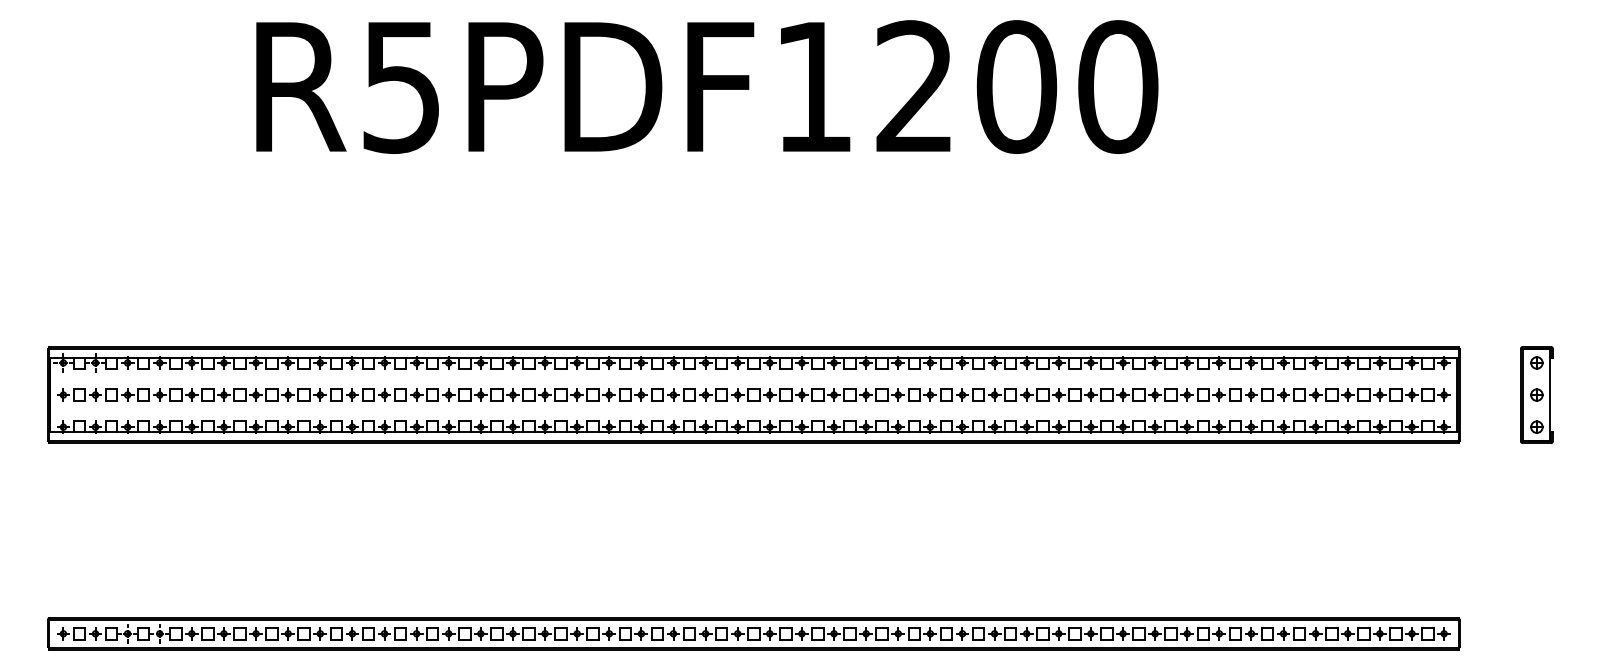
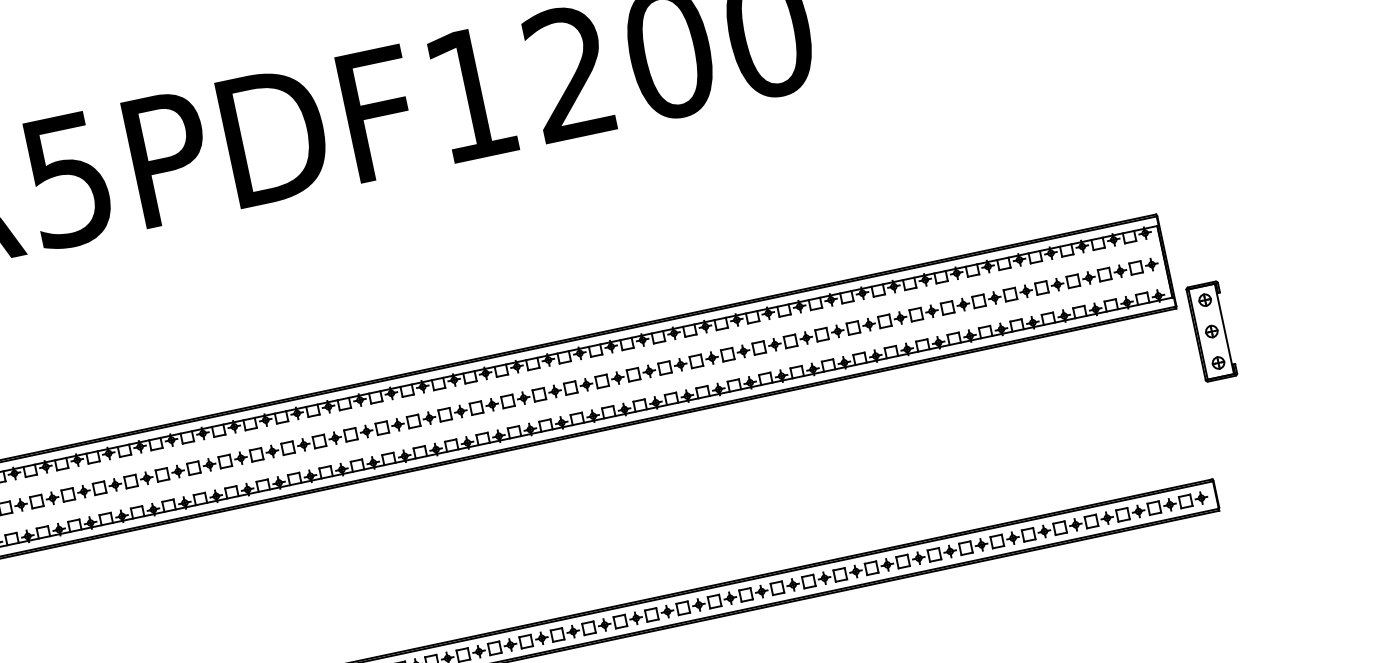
part: (1536, 395) -> (1211, 332), moved

